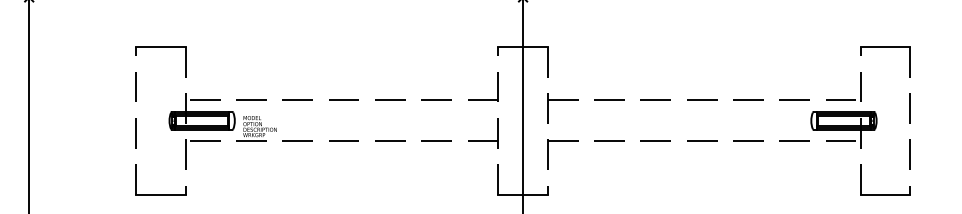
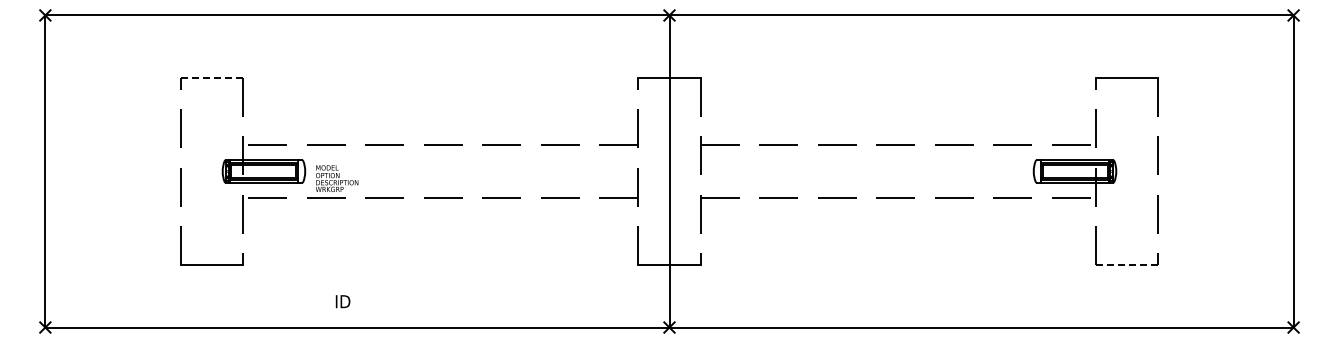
line: (161, 46) -> (212, 77), solid -> dashed
line: (884, 195) -> (1126, 265), solid -> dashed

